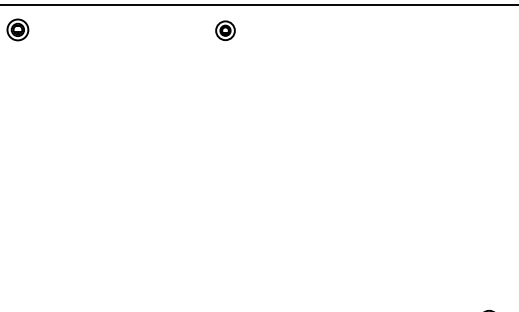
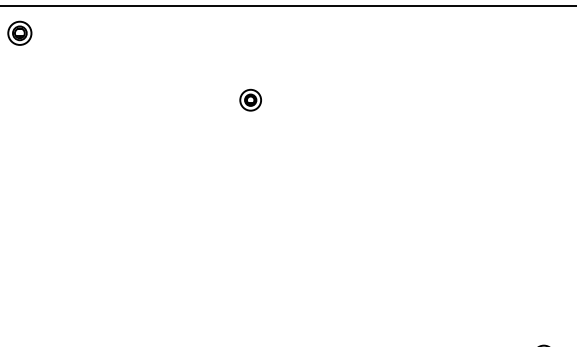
part: (225, 30) -> (250, 99), moved

